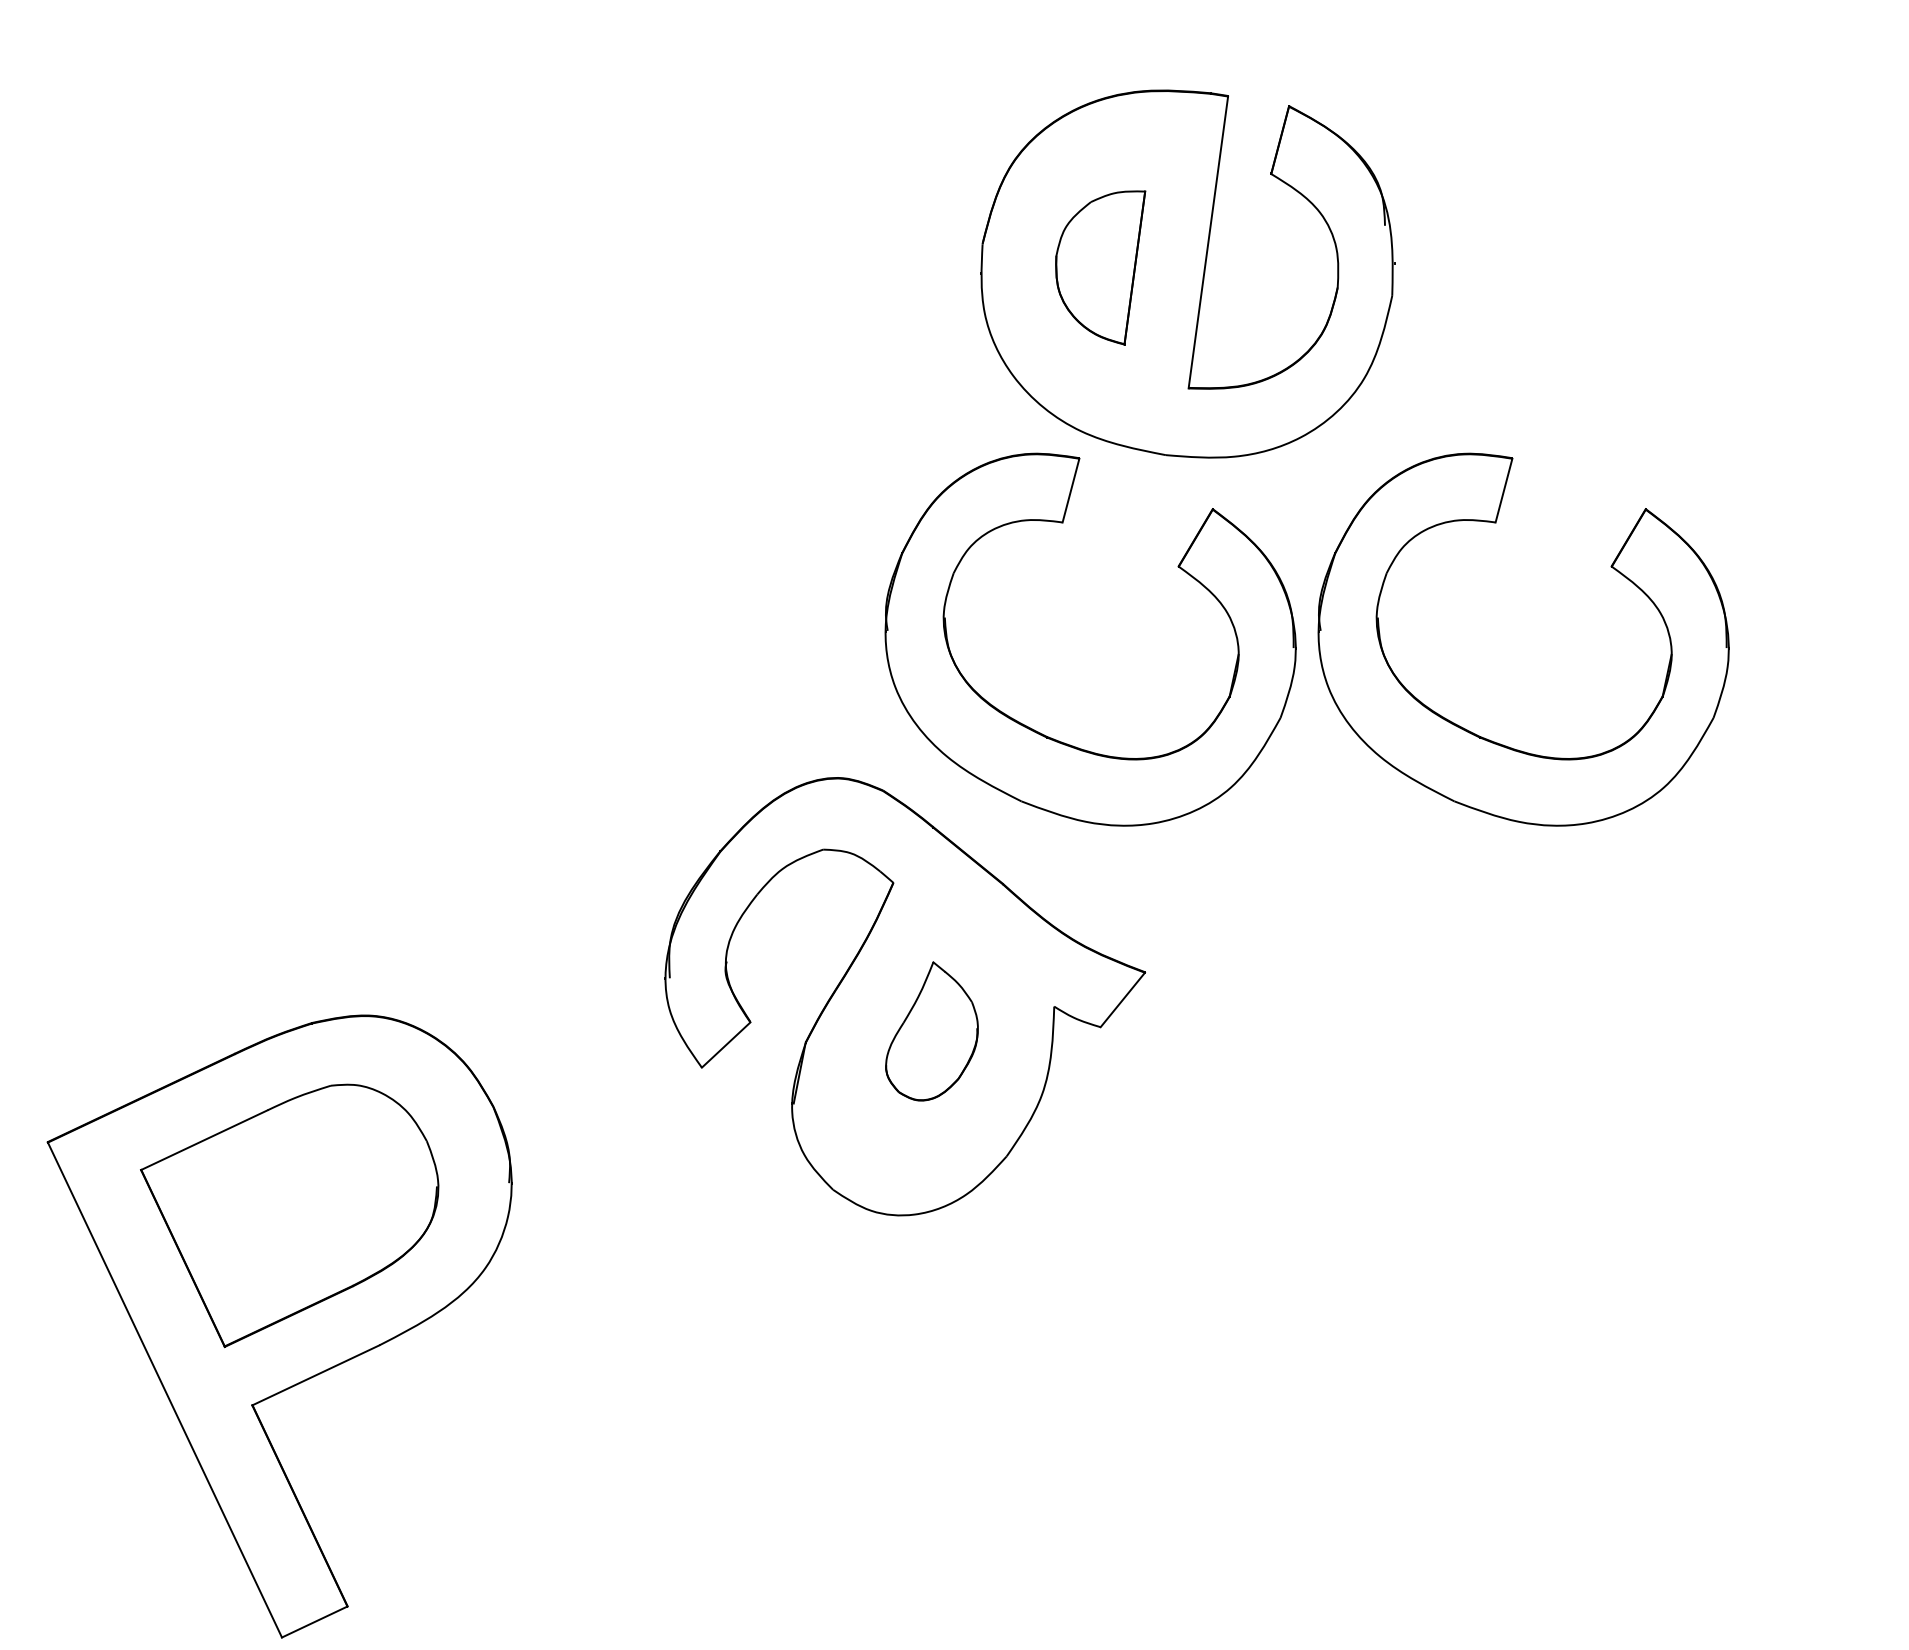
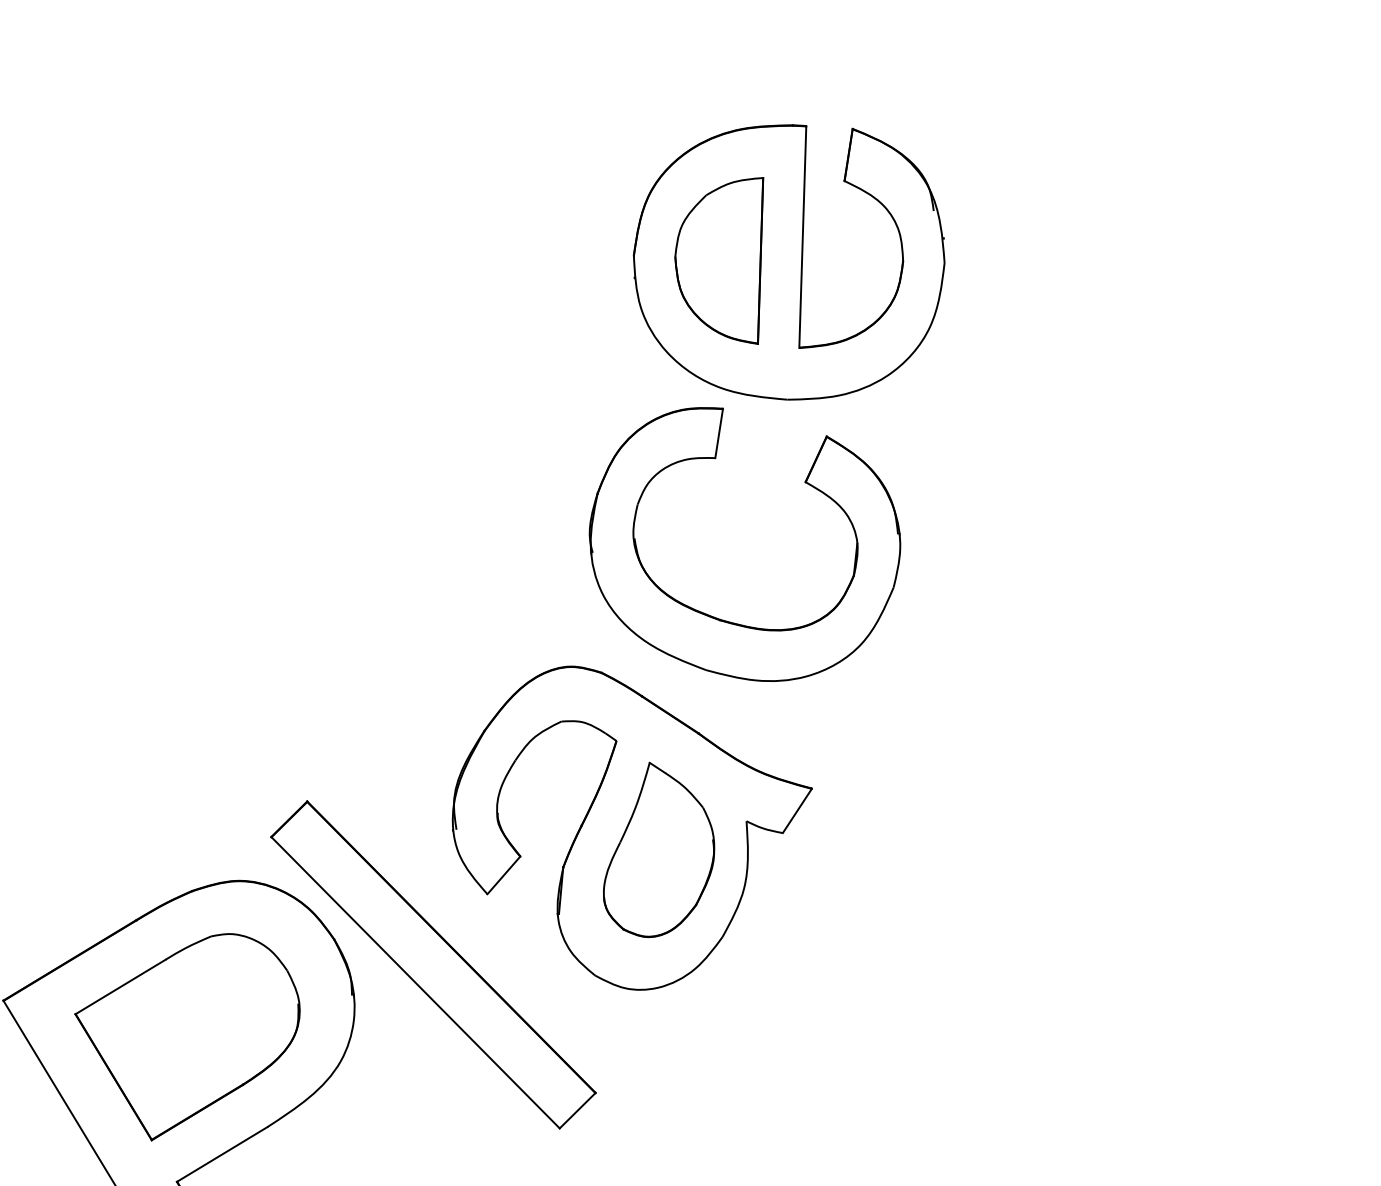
part: (1100, 267) -> (723, 264), size x1.43
part: (1487, 738) -> (1050, 586), removed
part: (931, 1031) -> (656, 849), size x1.67
part: (620, 1153) -> (433, 964), added

